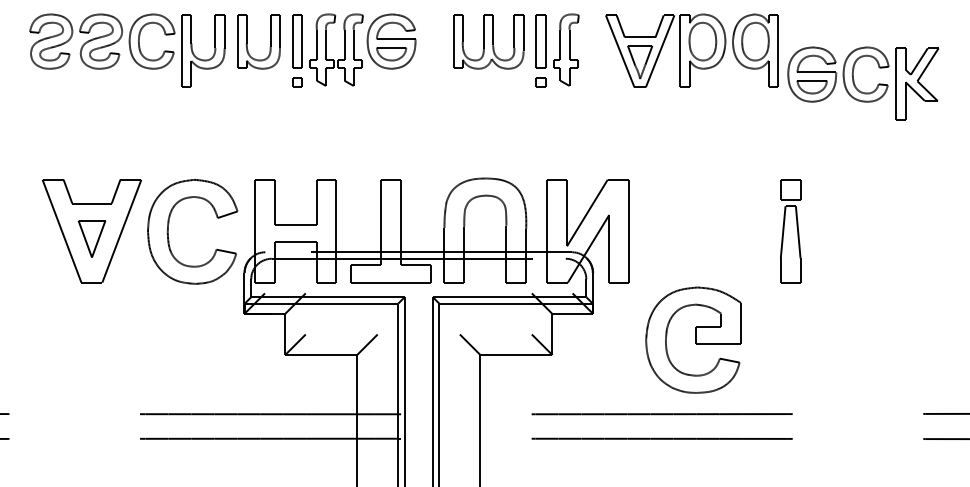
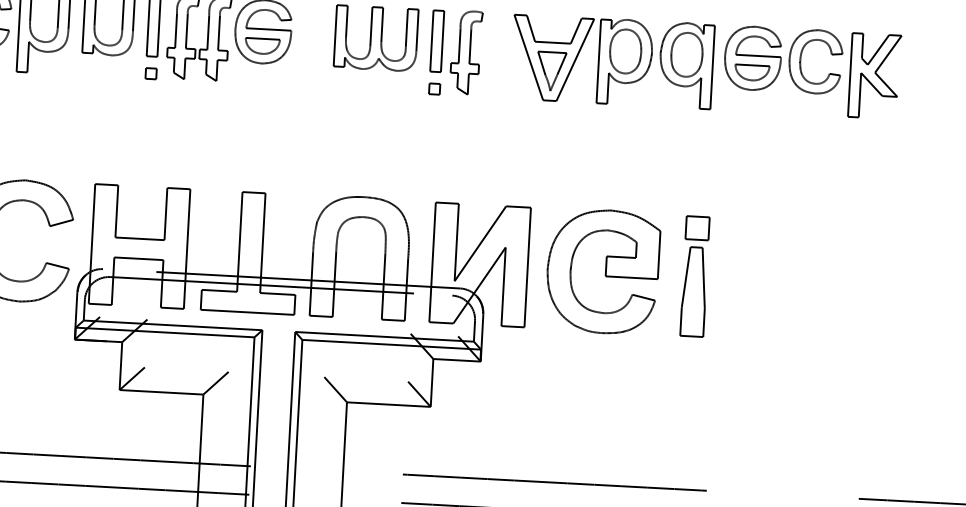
part: (856, 86) -> (803, 74), moved
part: (790, 231) -> (694, 276), moved
part: (693, 339) -> (602, 270), moved

